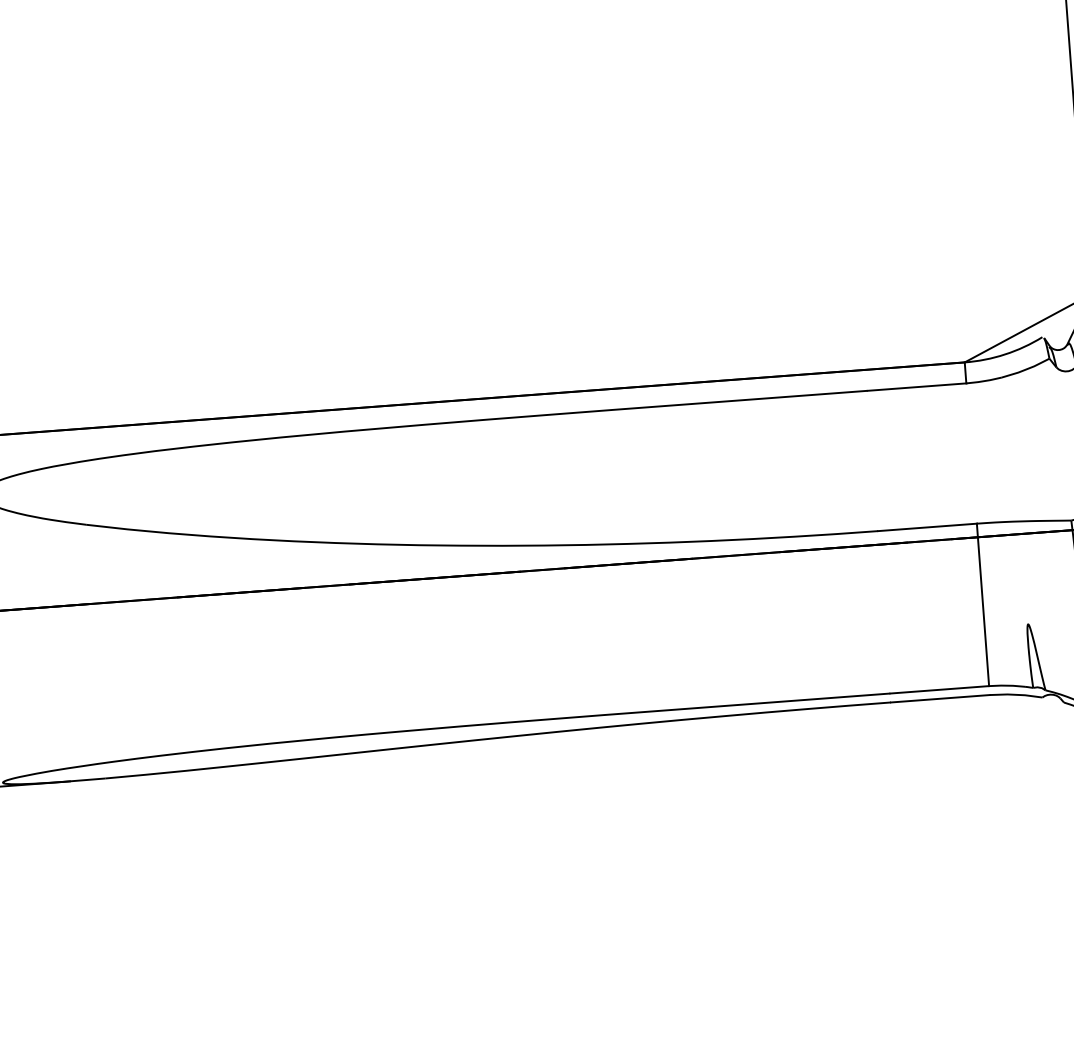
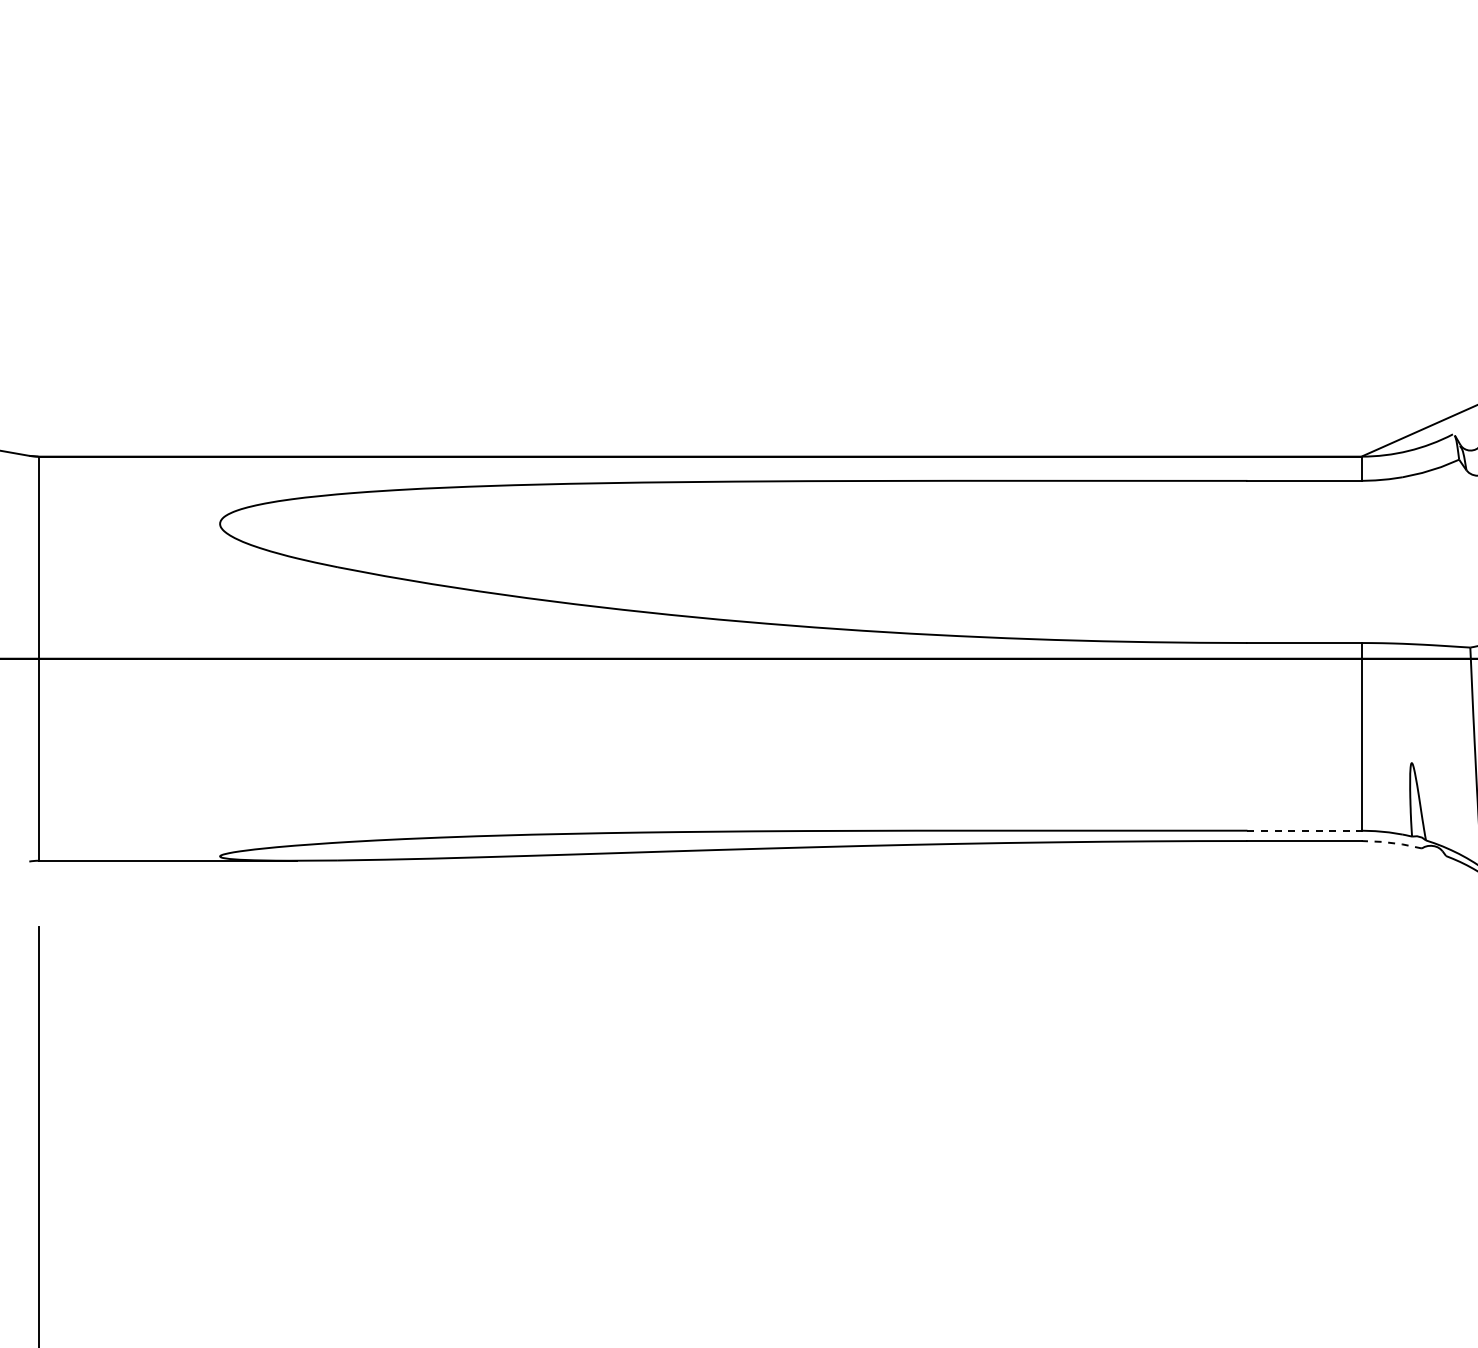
line: (939, 689) -> (1304, 830), solid -> dashed
line: (1015, 695) -> (1391, 843), solid -> dashed

